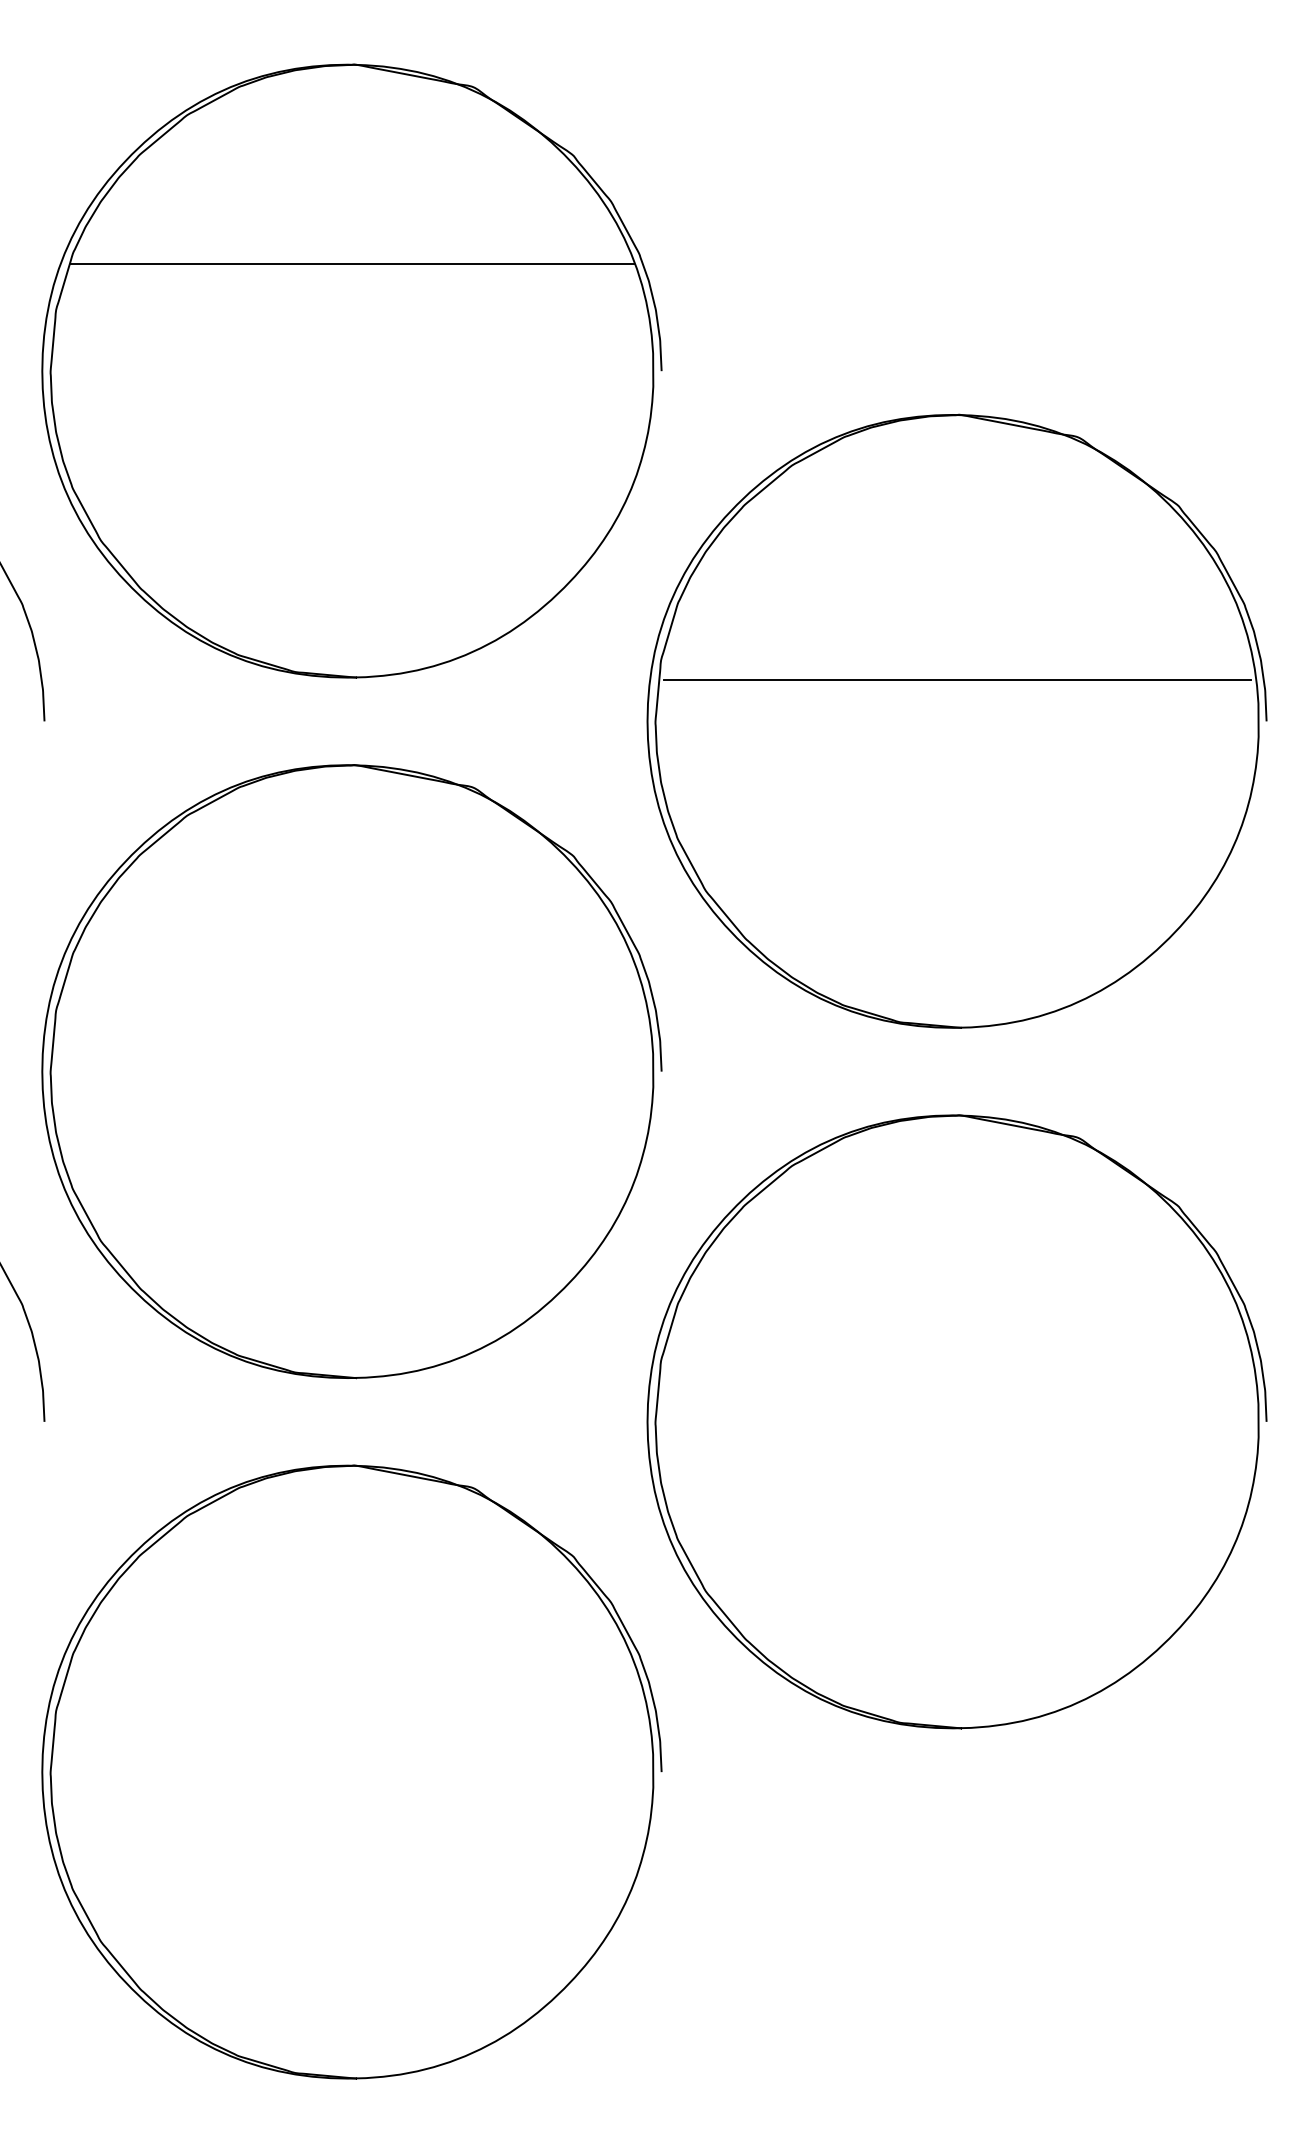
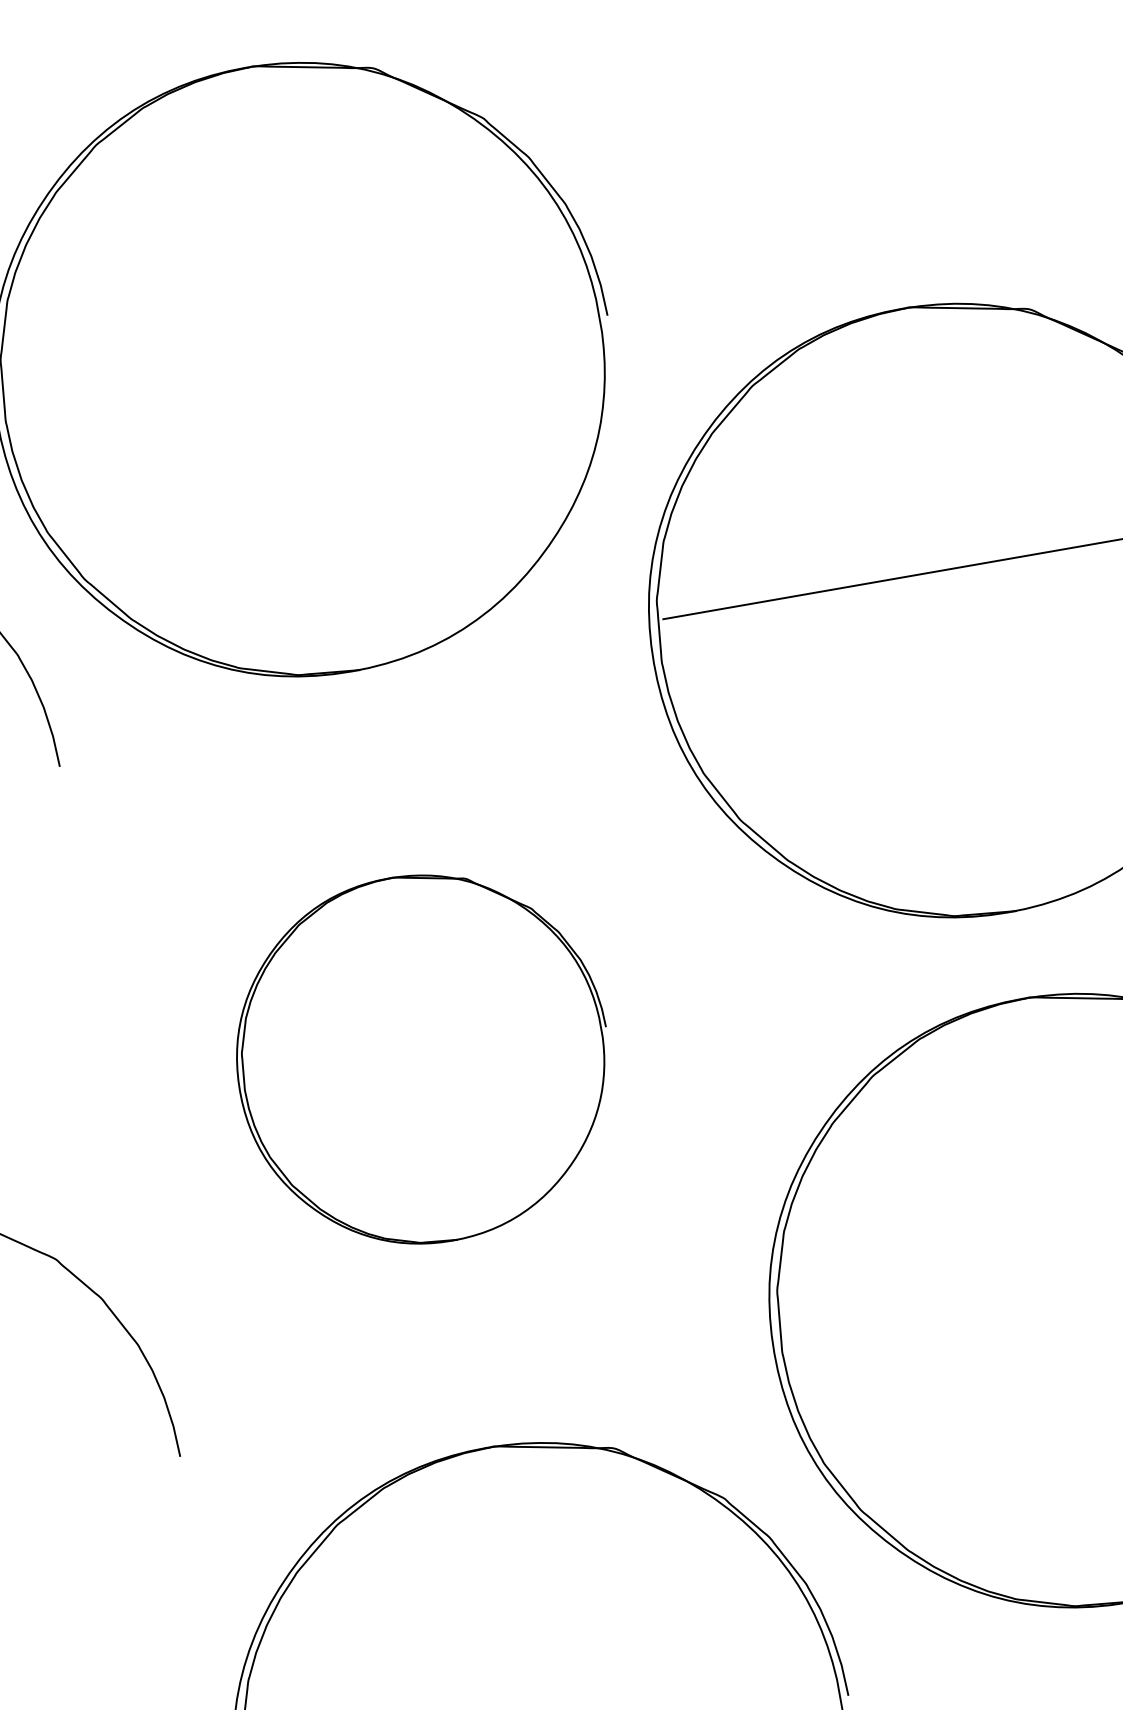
line: (352, 263) -> (284, 262), removed
part: (351, 1071) -> (422, 1058), size x0.6

